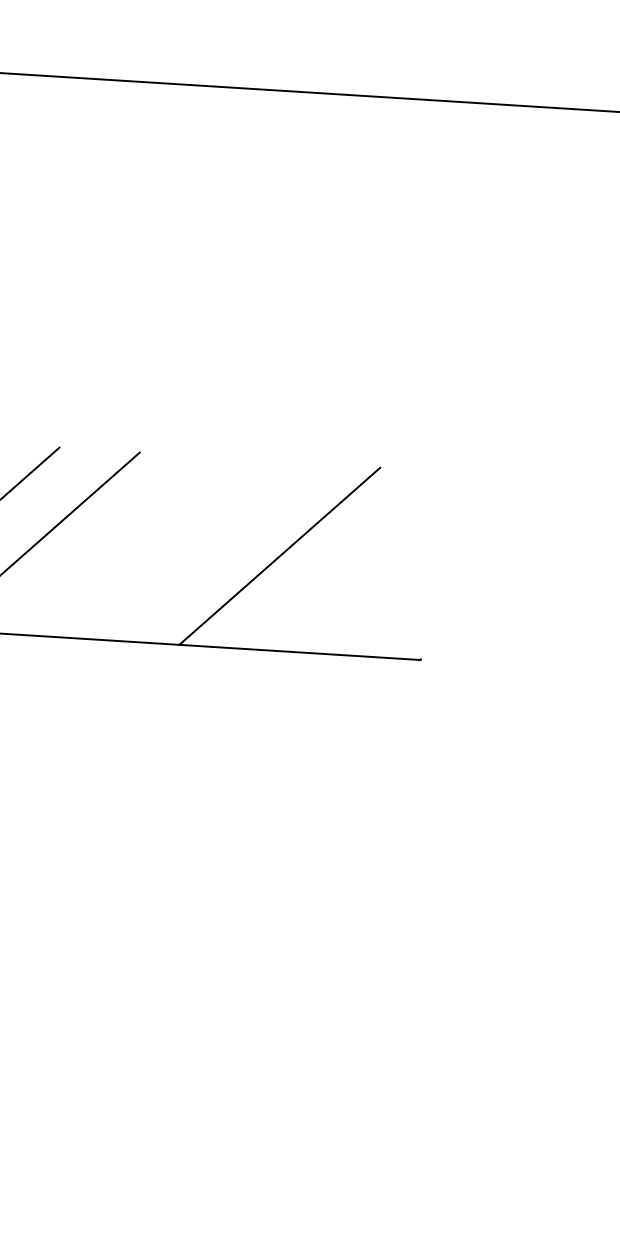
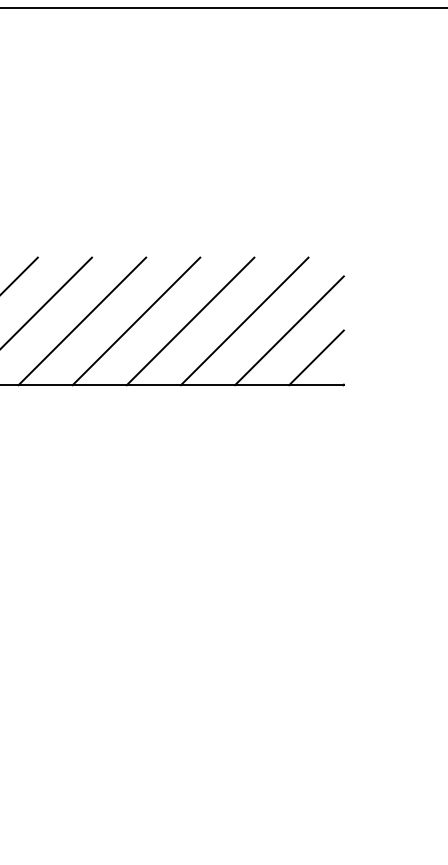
line: (119, 546) -> (136, 321), added
line: (199, 551) -> (190, 321), added
line: (345, 573) -> (289, 330), added
line: (382, 616) -> (316, 357), added

